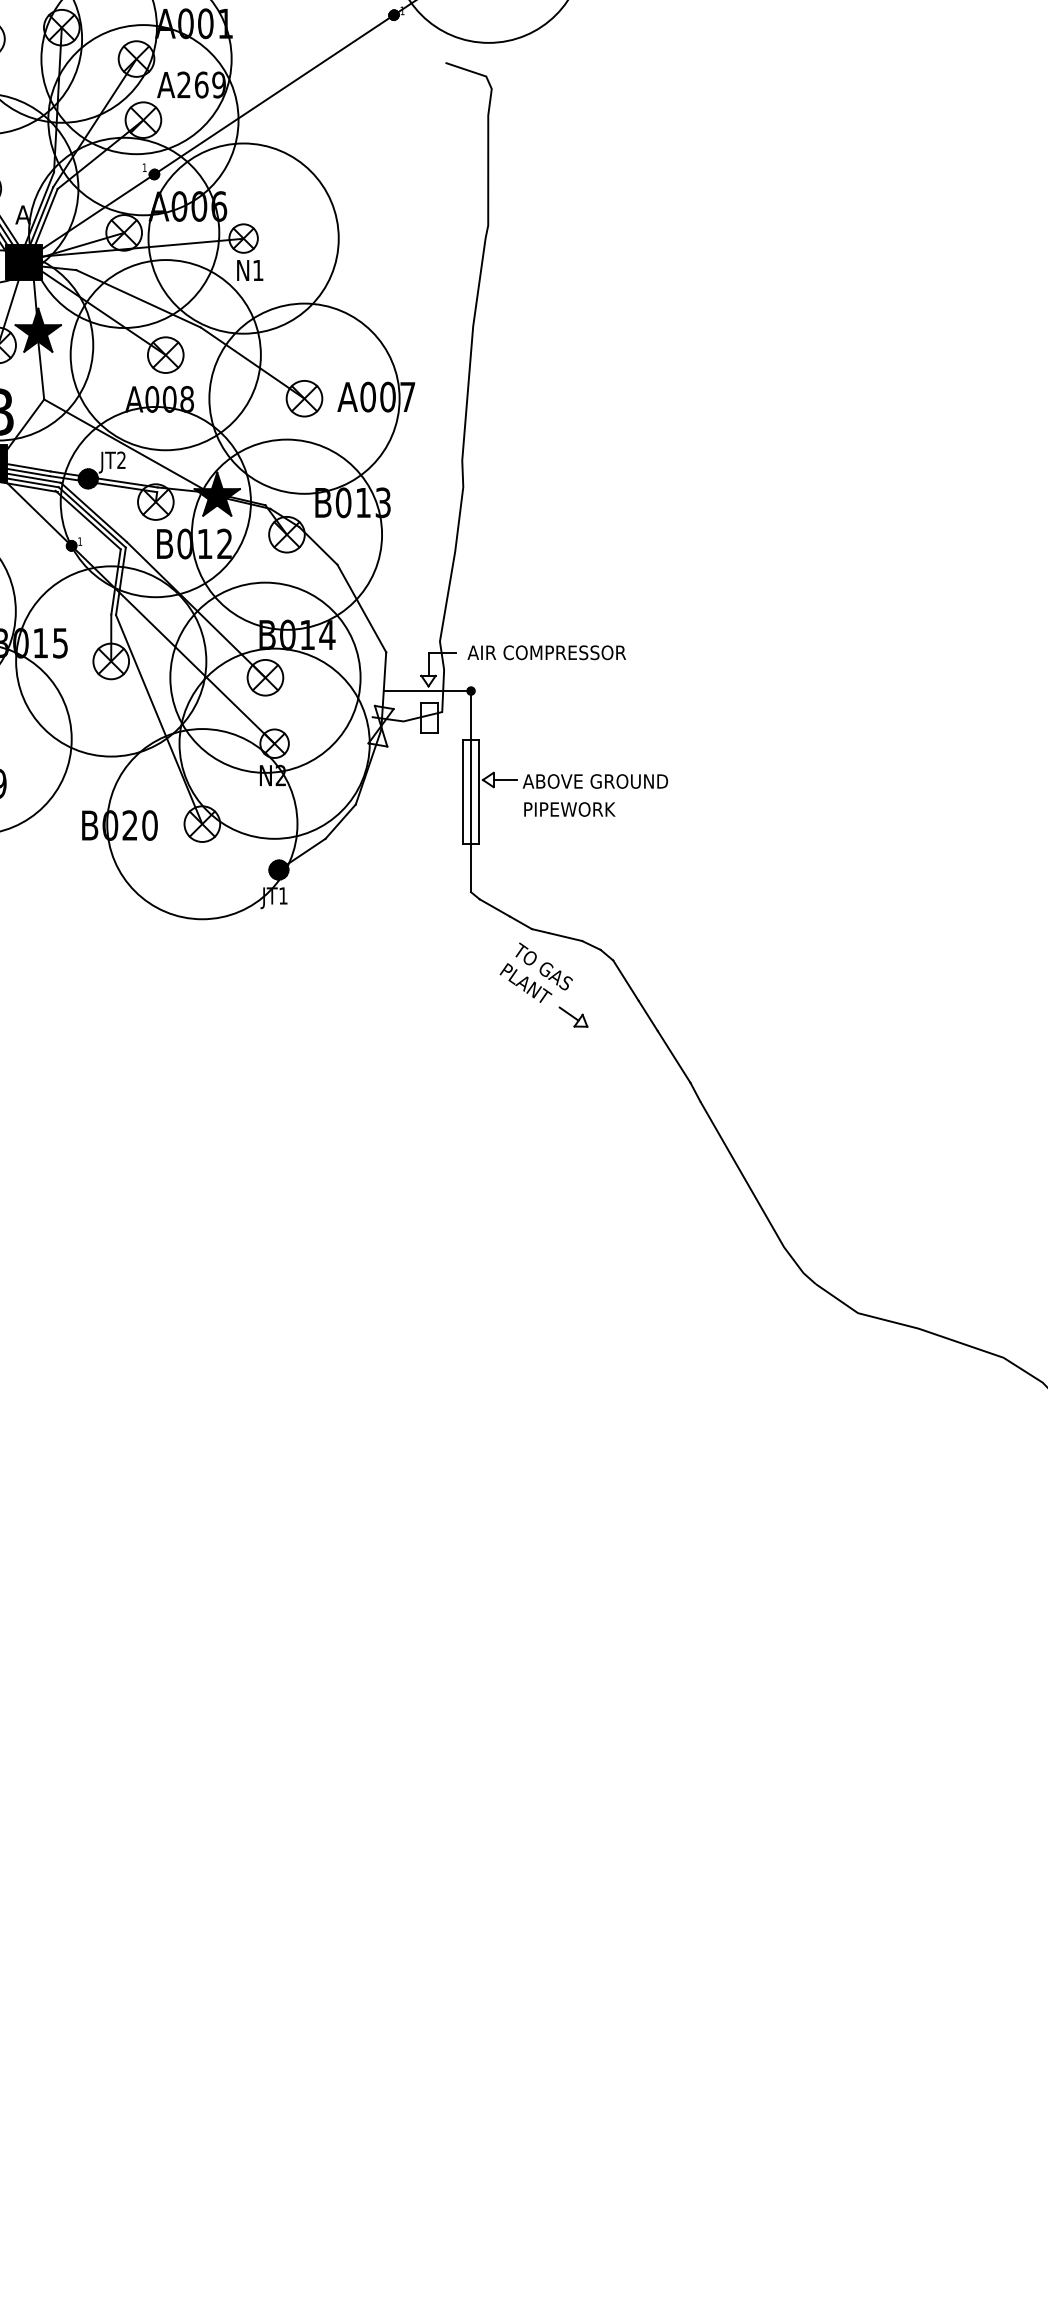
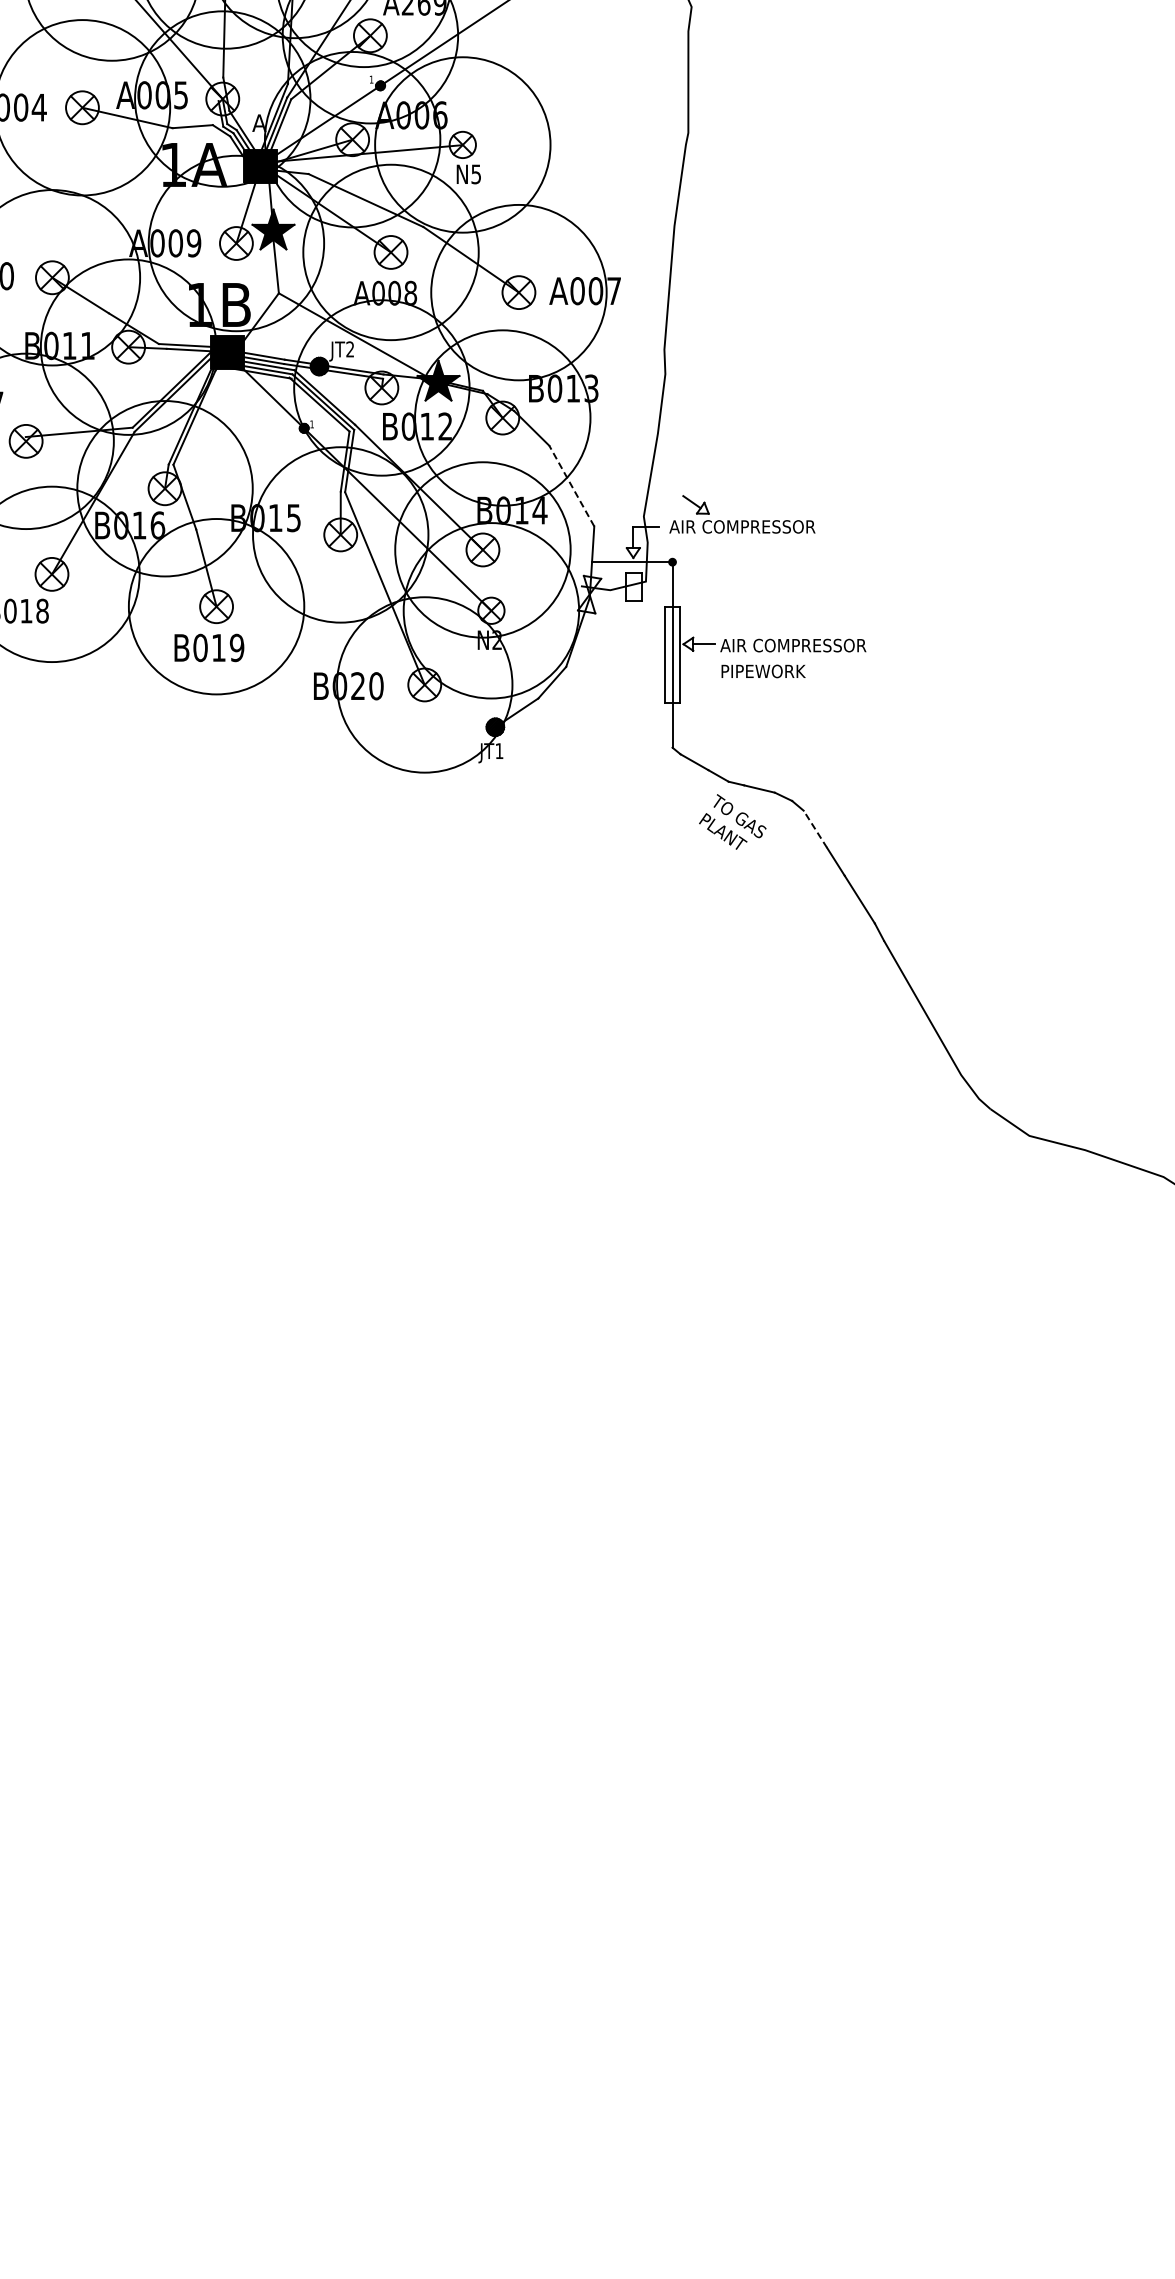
text: (257, 270) -> (475, 174), N1 -> N5
line: (361, 607) -> (571, 485), solid -> dashed
text: (609, 781) -> (800, 645), ABOVE GROUND -> AIR COMPRESSOR
line: (626, 979) -> (815, 828), solid -> dashed
part: (572, 1016) -> (695, 504), moved

